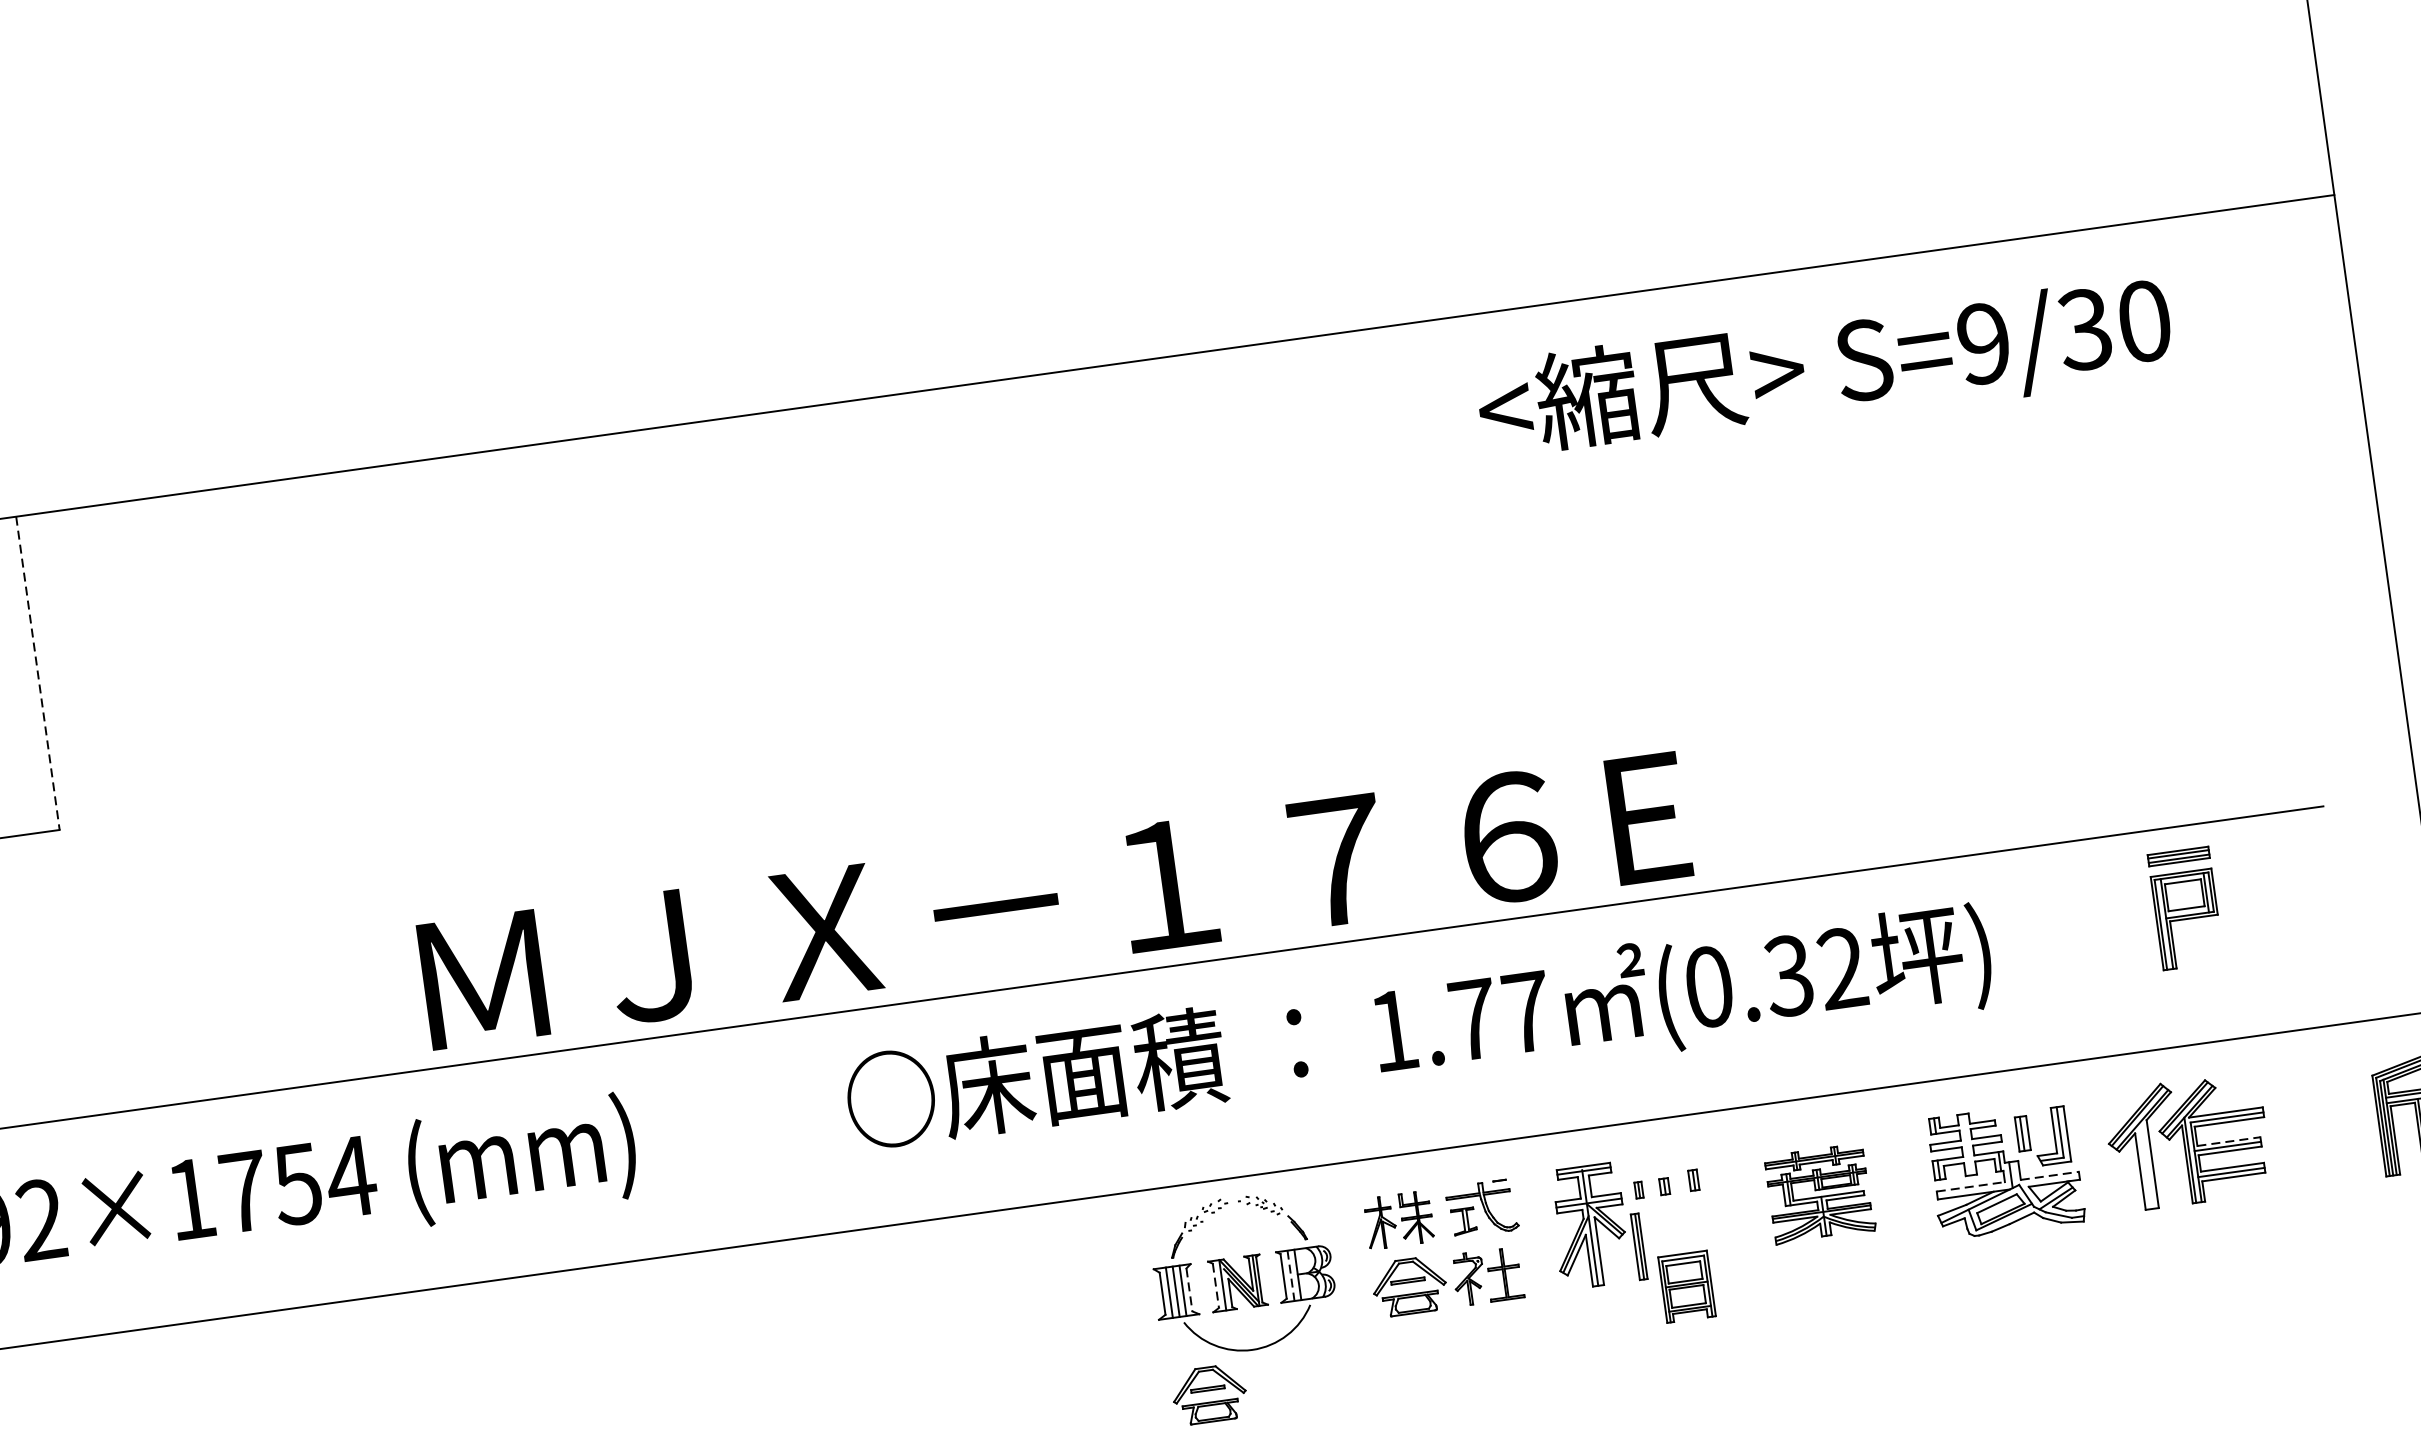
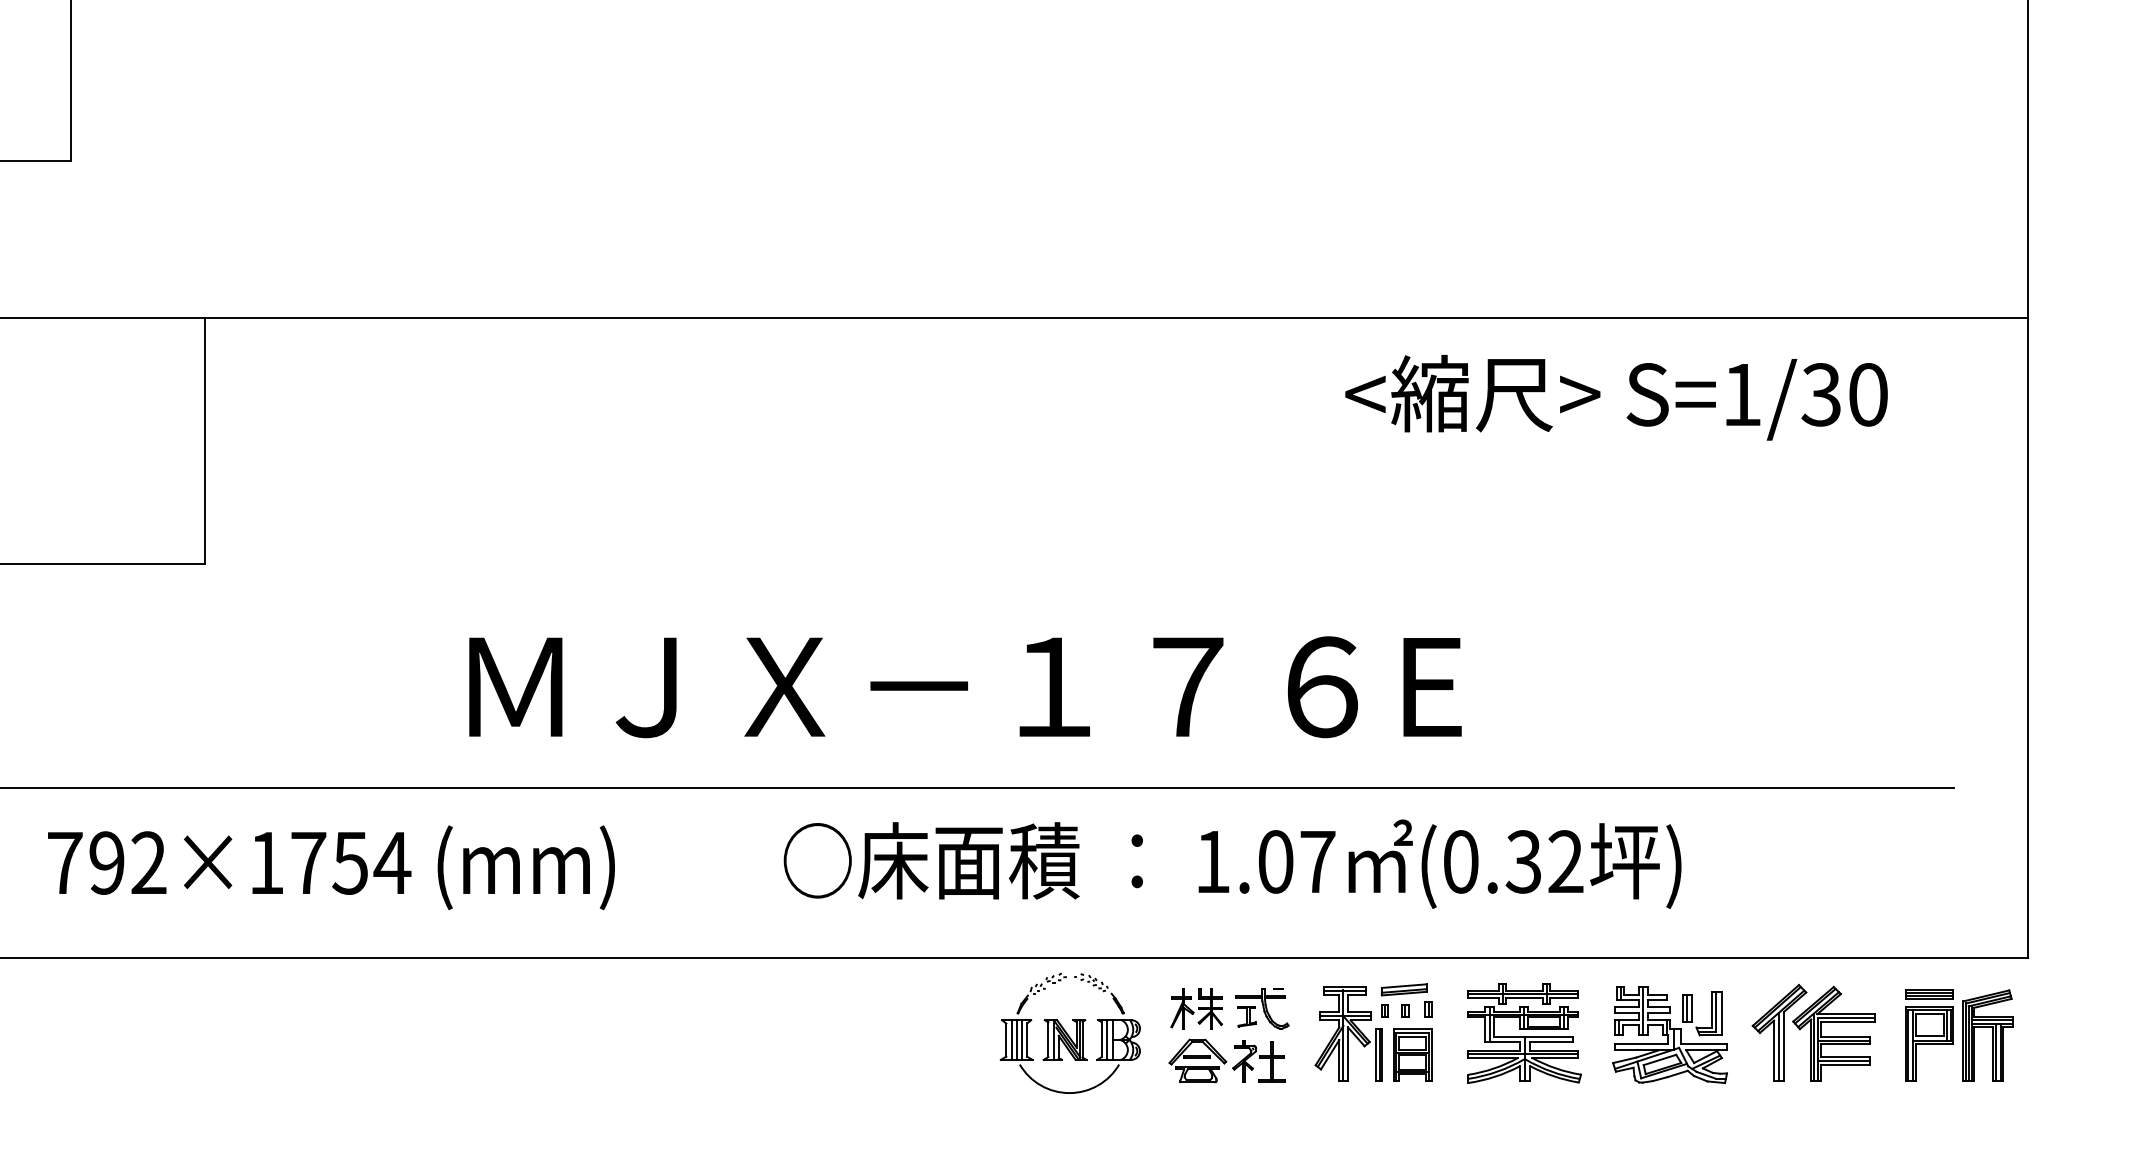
text: (1983, 343) -> (1741, 394), S=9/30 -> S=1/30
line: (37, 674) -> (204, 441), dashed -> solid
text: (1055, 900) -> (965, 687), moved
part: (2186, 908) -> (1929, 1035), moved
text: (1473, 1019) -> (1275, 861), 1.77 -> 1.07
line: (2228, 1141) -> (1845, 1036), dashed -> solid
line: (1966, 1145) -> (1642, 1011), added
part: (1658, 1159) -> (1403, 989), added
line: (2146, 1165) -> (1779, 1046), added
line: (2049, 1176) -> (1703, 1044), dashed -> solid
line: (1970, 1187) -> (1641, 1044), dashed -> solid
part: (1820, 1193) -> (1524, 1033), size x1.43
line: (1291, 1276) -> (1107, 1040), dashed -> solid
line: (1216, 1286) -> (1048, 1040), dashed -> solid
part: (1686, 1286) -> (1412, 1054), moved
line: (1189, 1290) -> (1027, 1040), dashed -> solid
part: (1209, 1394) -> (1031, 1122), removed

